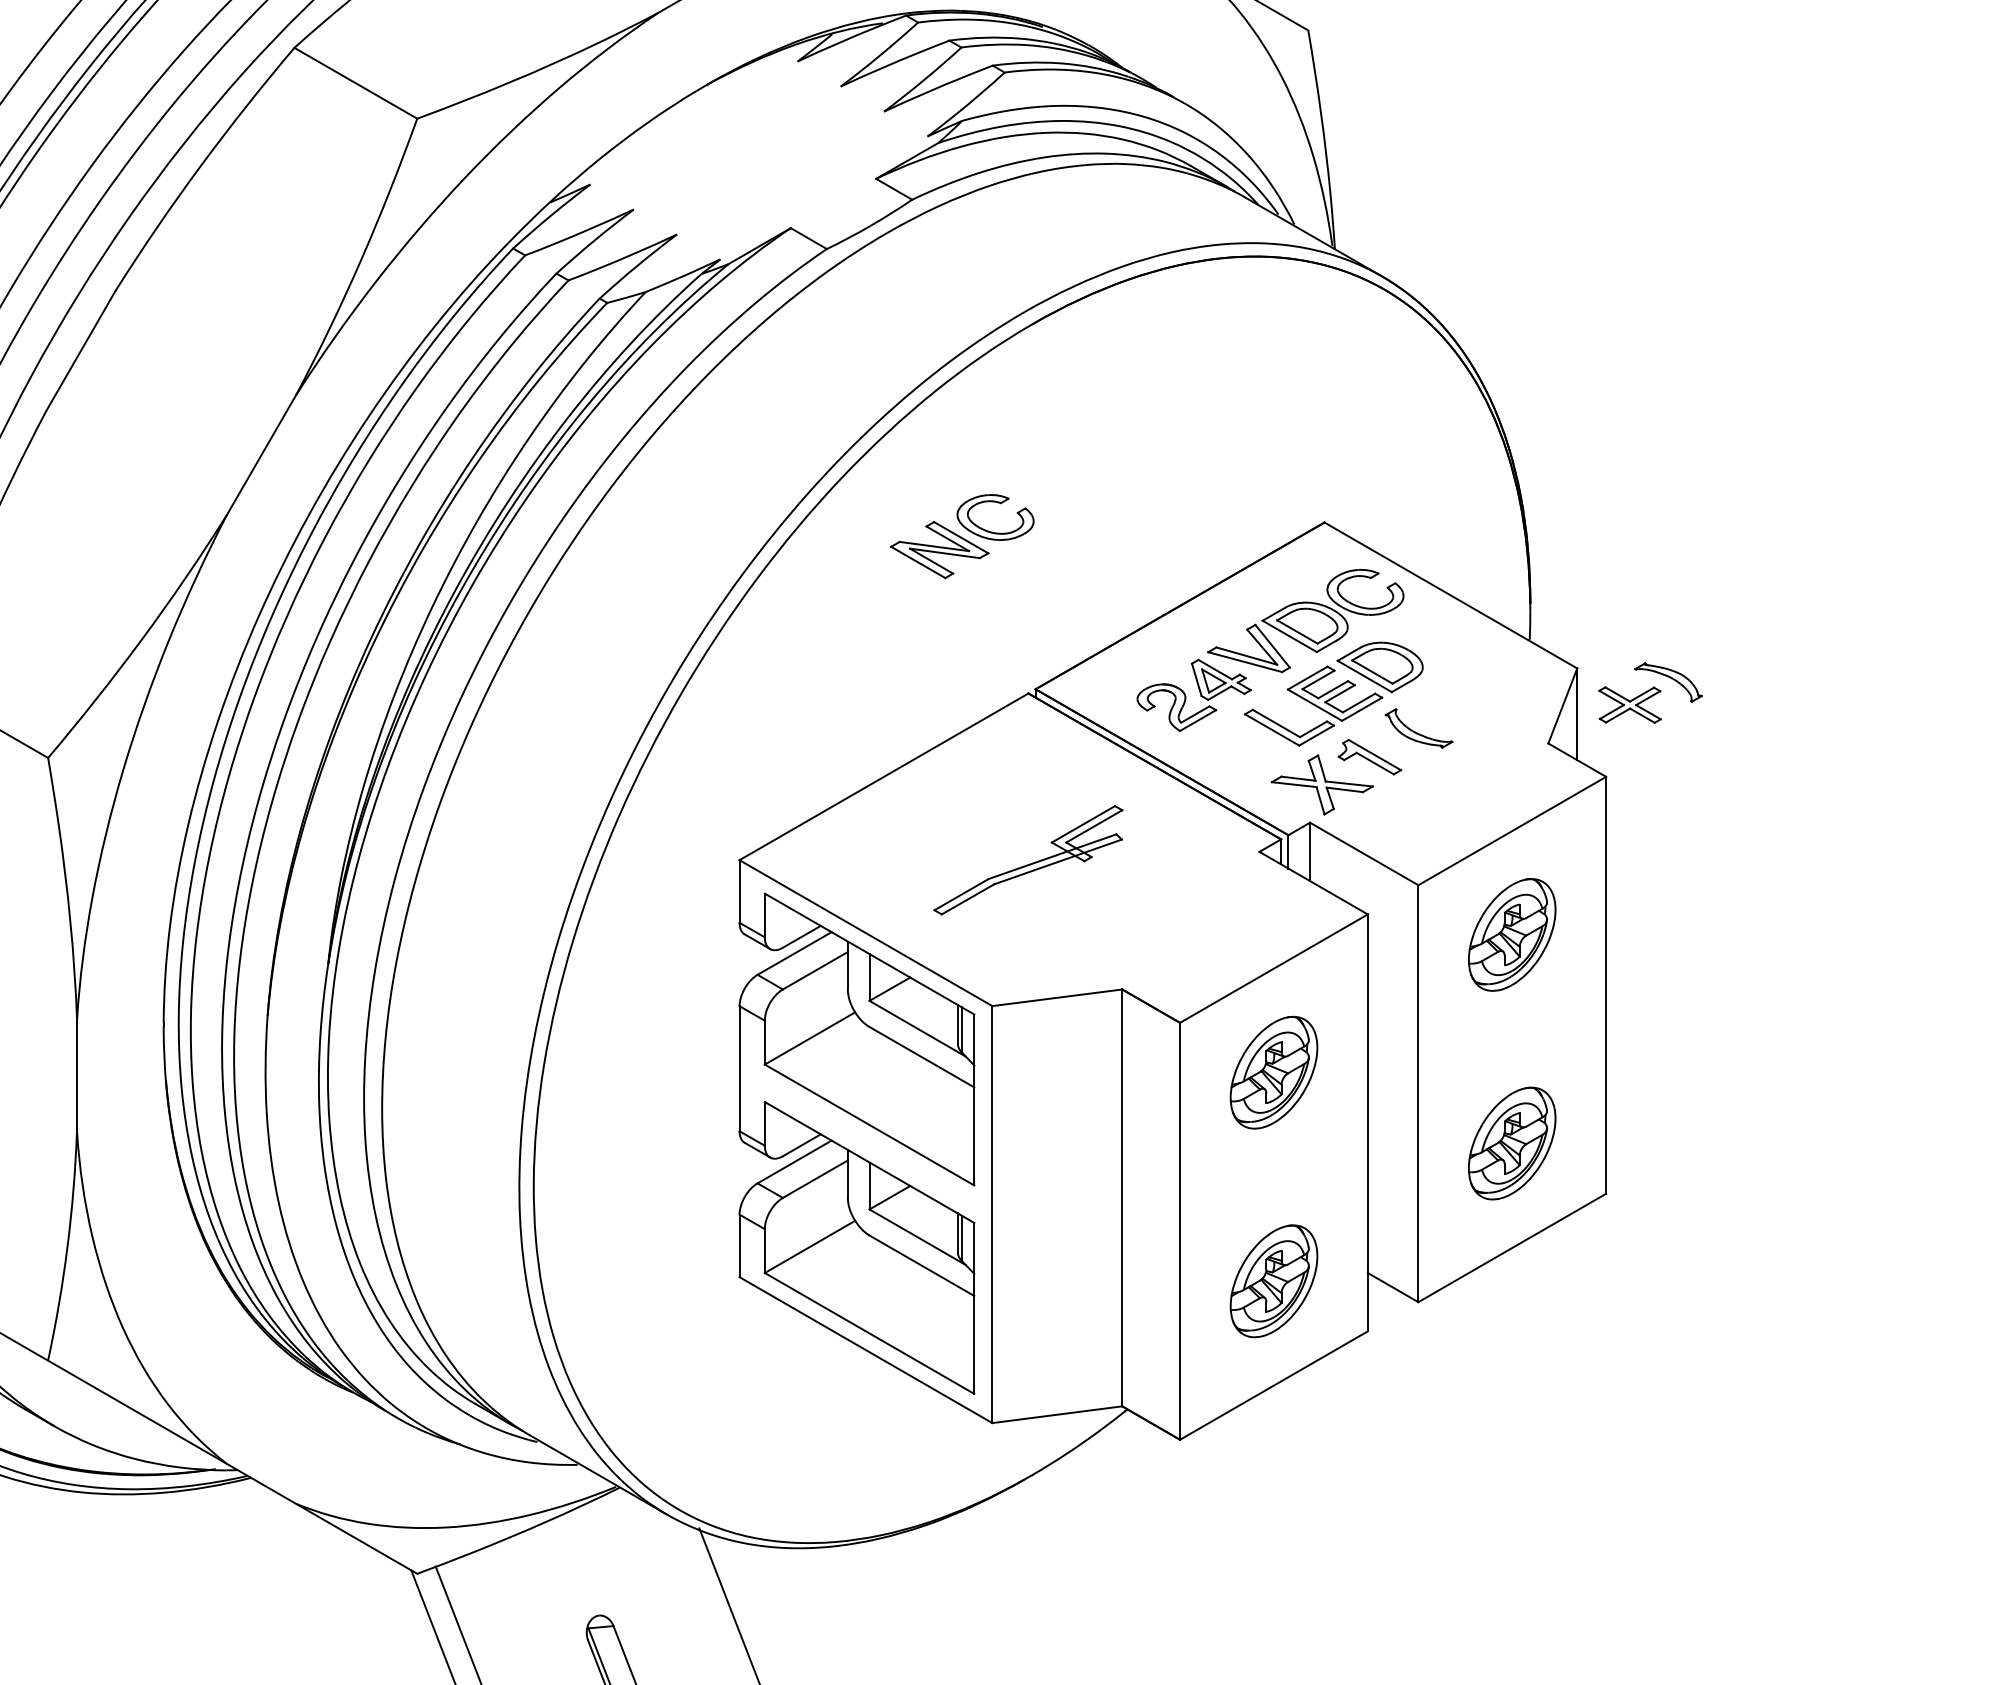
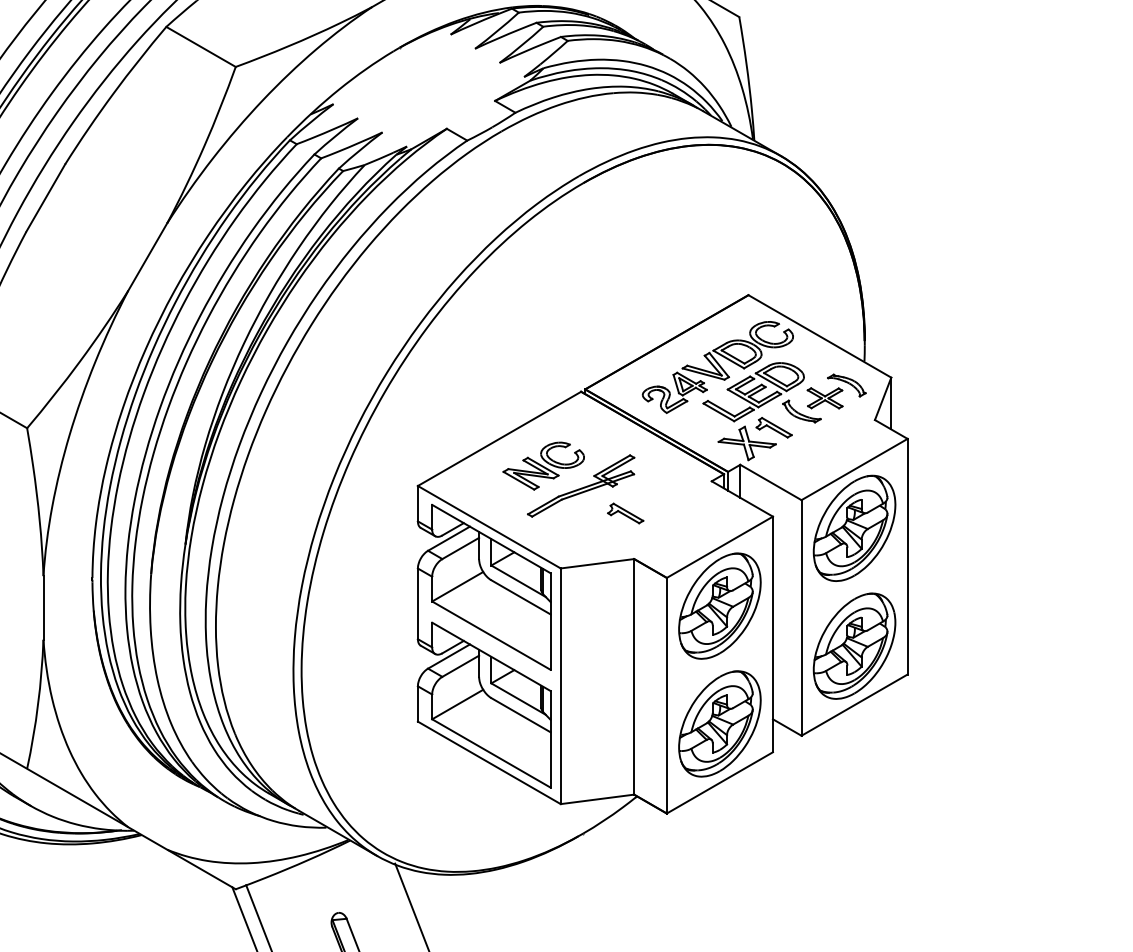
part: (961, 535) -> (543, 465), moved
part: (1650, 692) -> (836, 391), moved
part: (1106, 908) -> (625, 513), added
part: (1512, 933) -> (854, 527), size x1.67
part: (1273, 1071) -> (719, 605), size x1.67
part: (1512, 1142) -> (854, 645), size x1.67
part: (1273, 1280) -> (719, 723), size x1.67

